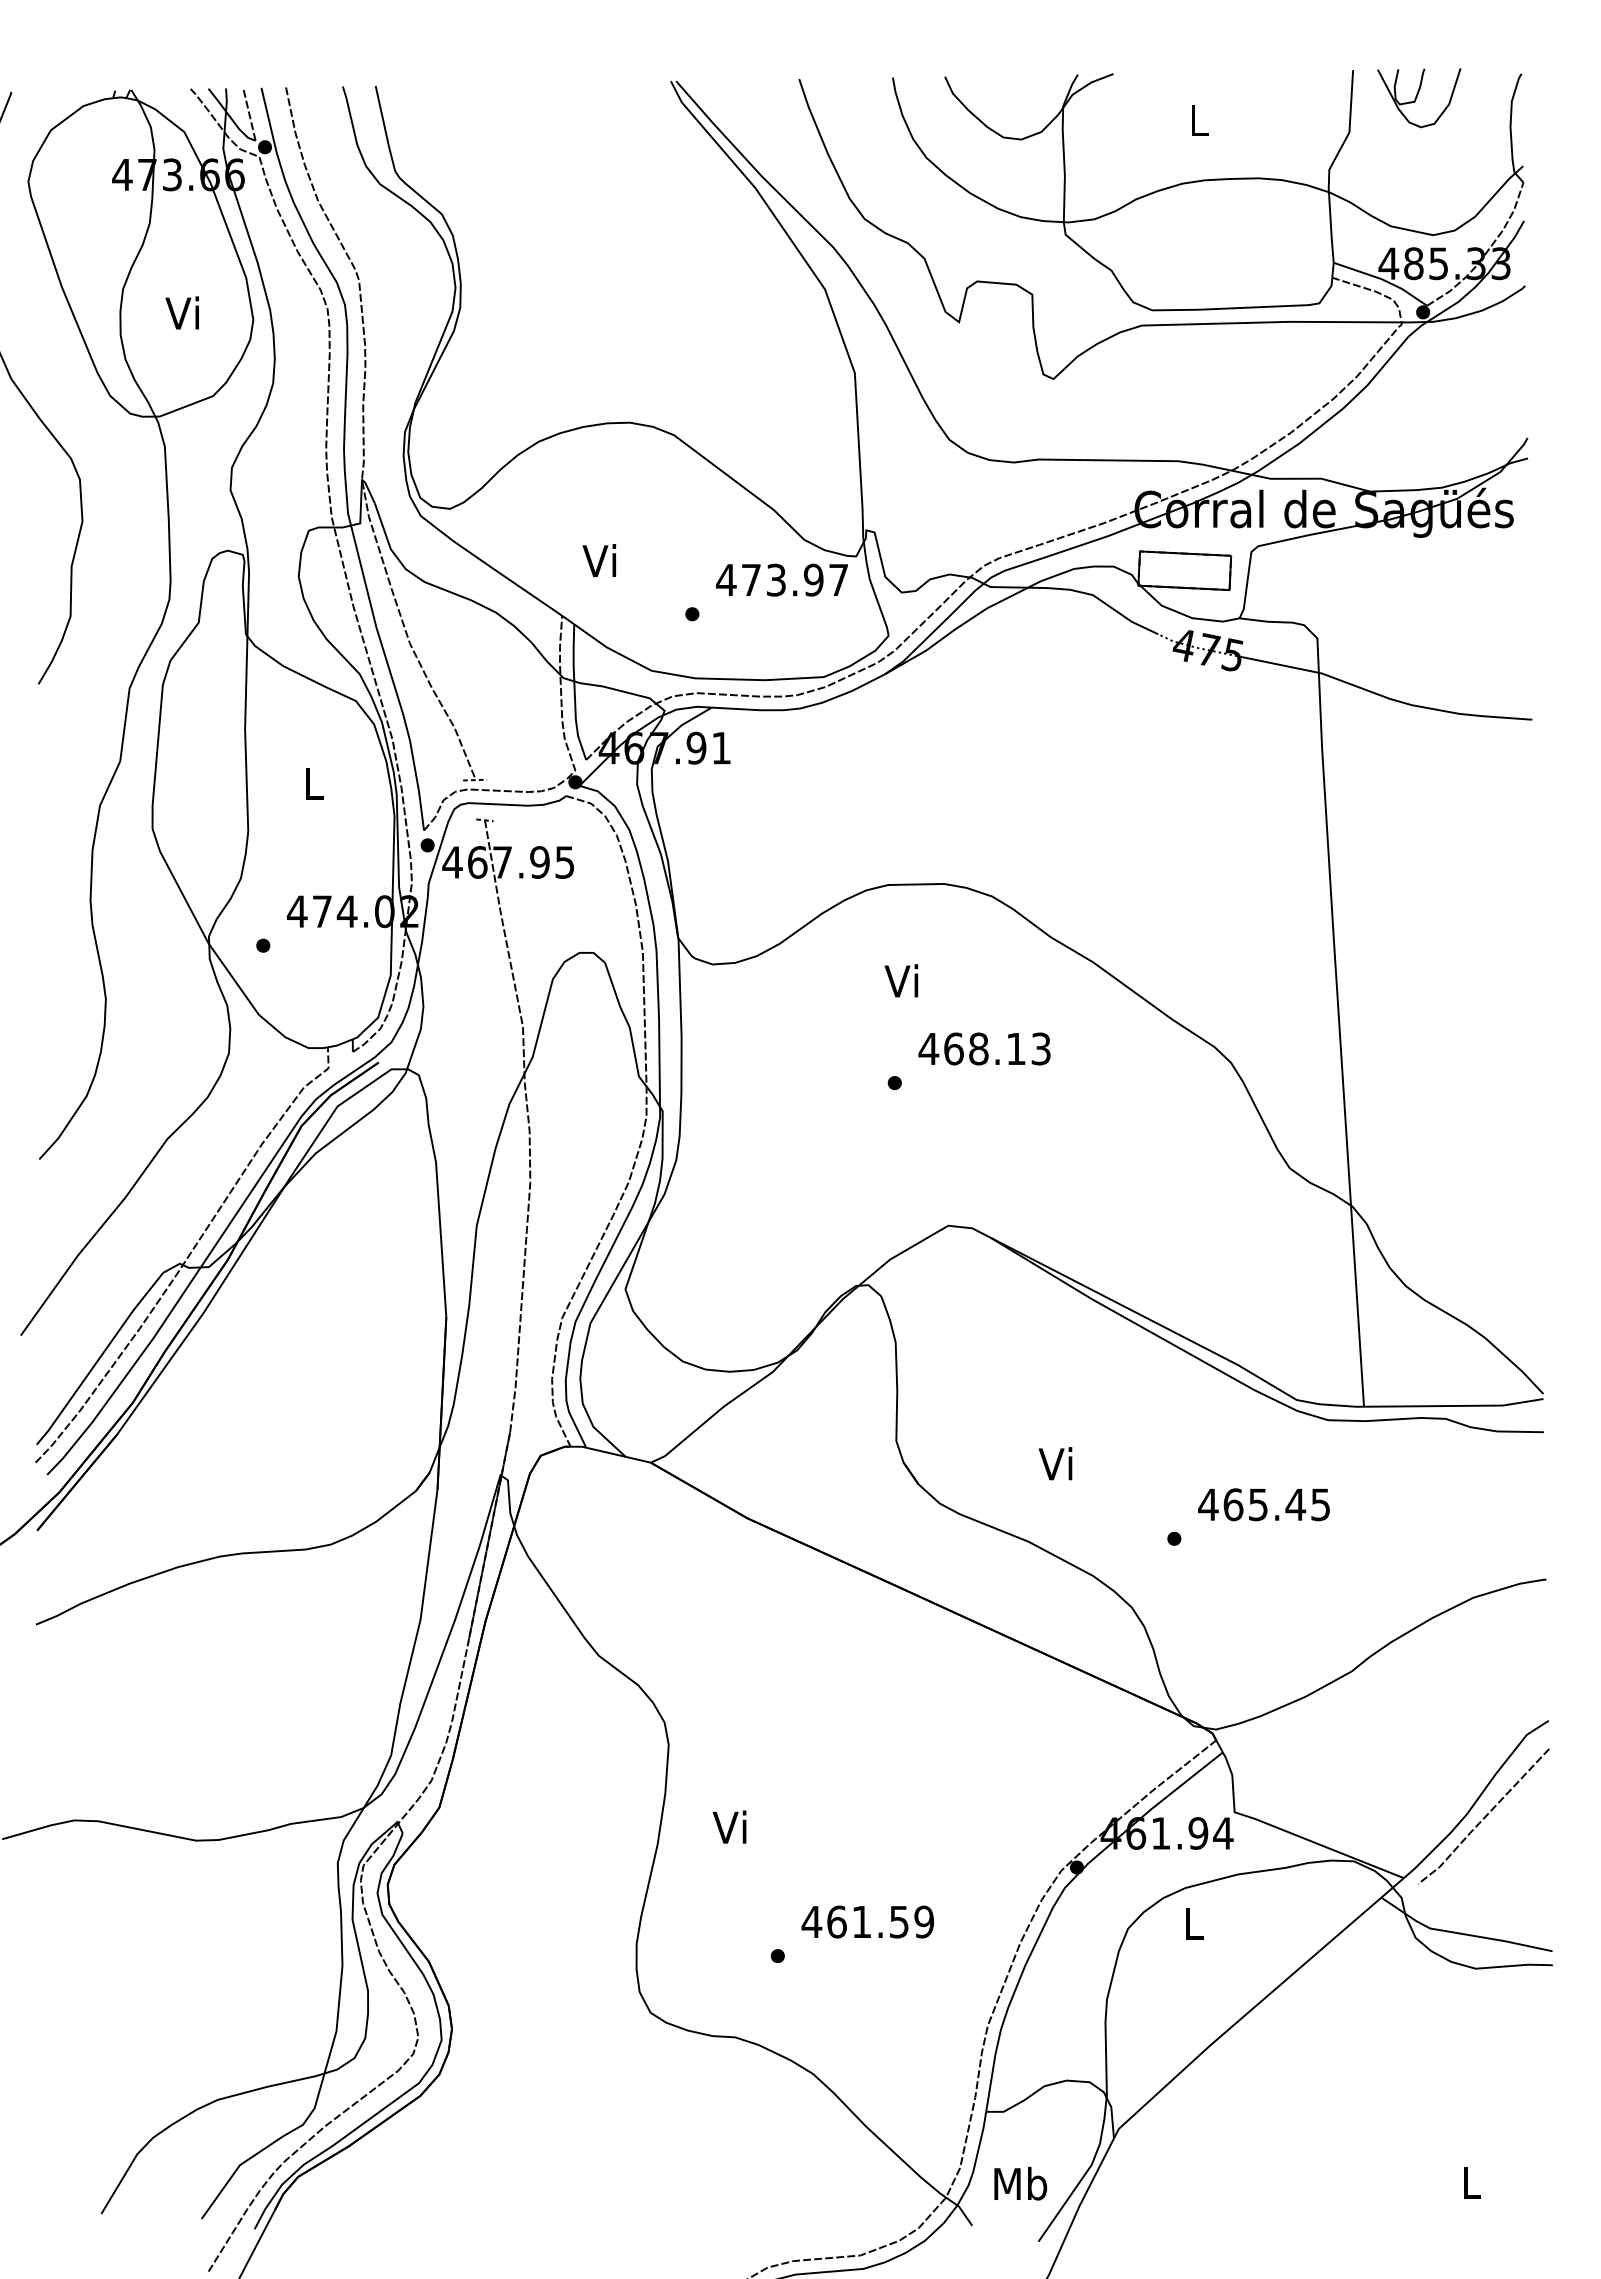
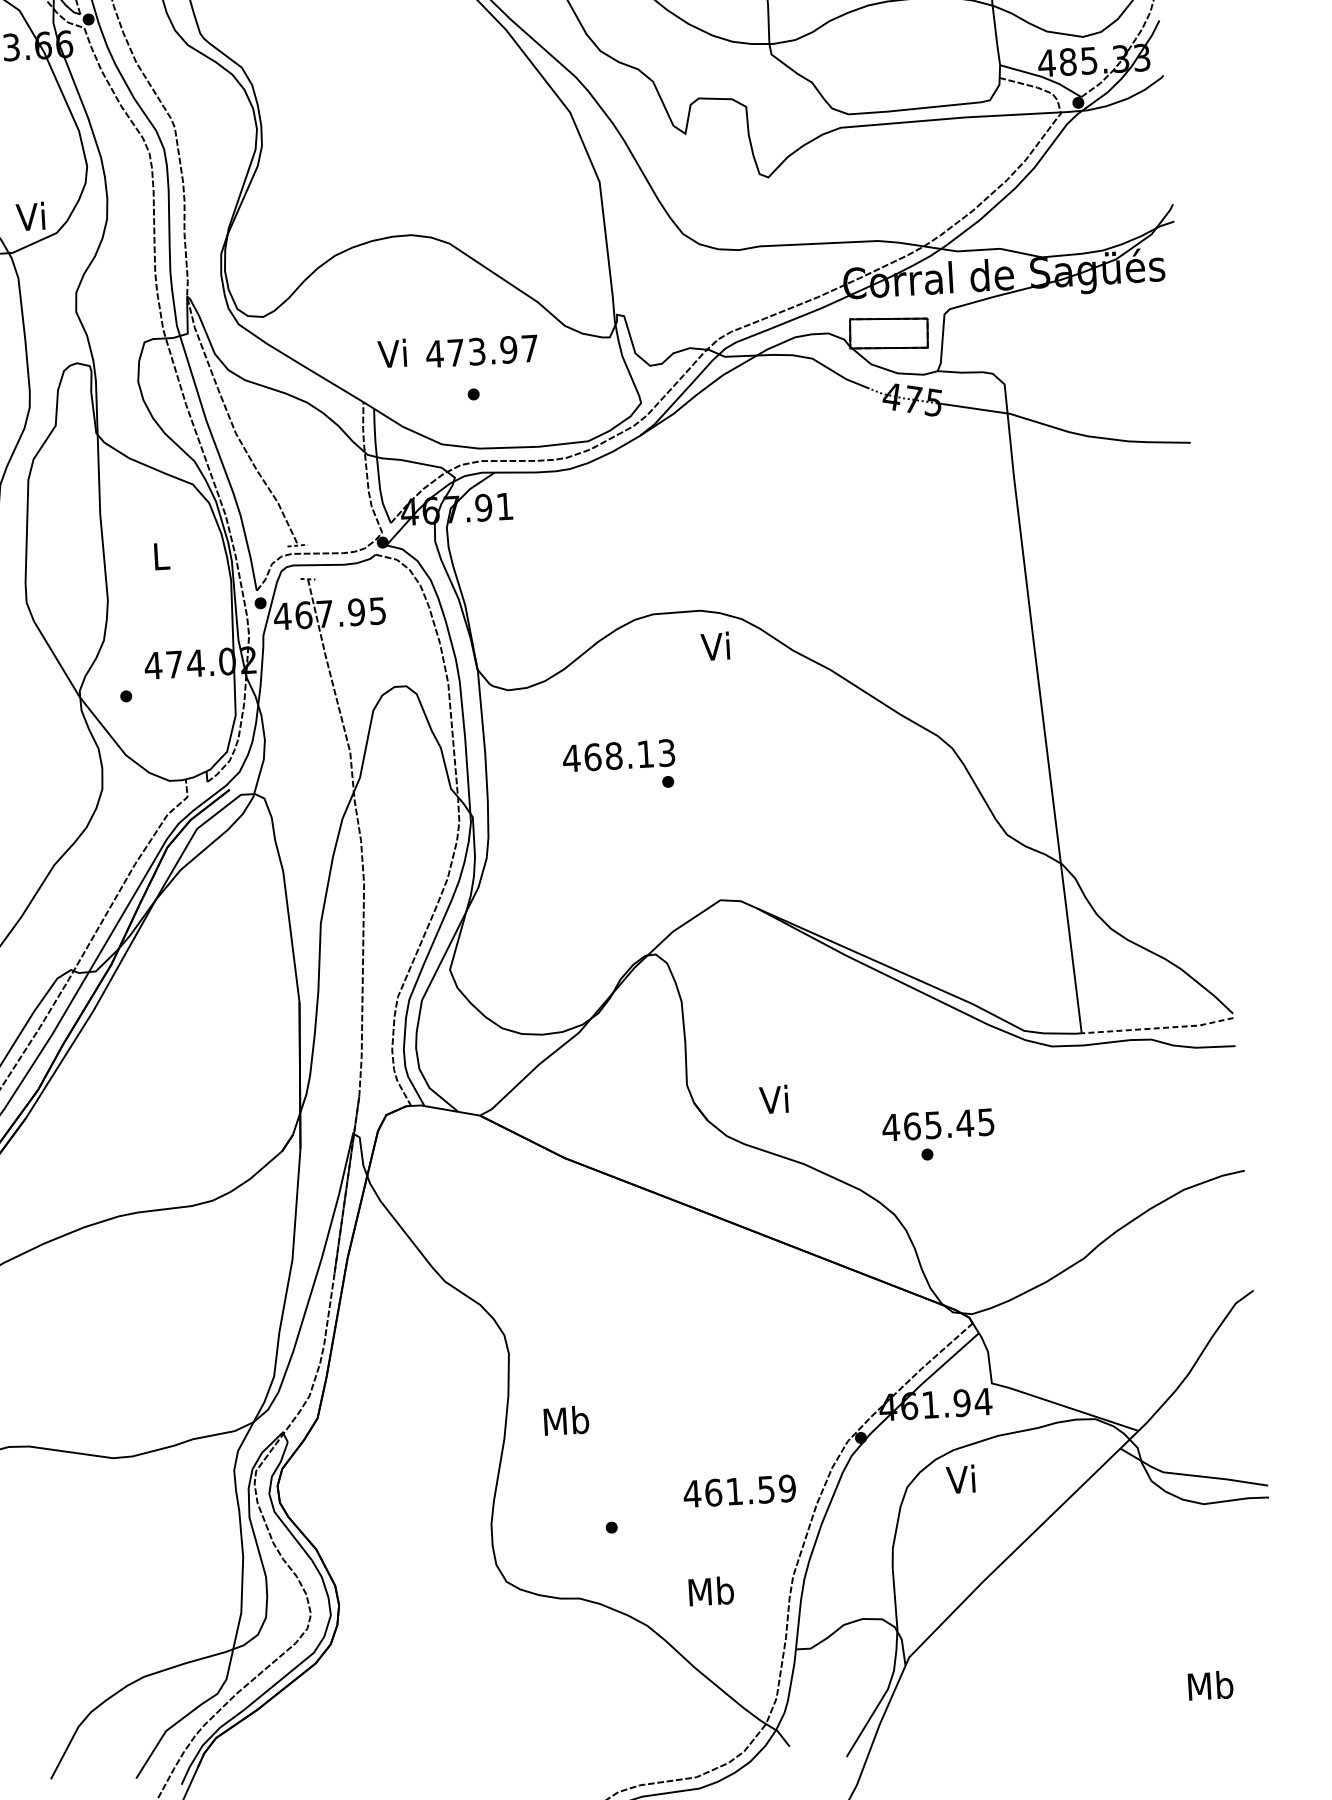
text: (181, 312) -> (29, 216), moved
text: (781, 579) -> (481, 350), moved
text: (901, 980) -> (715, 646), moved
text: (984, 1048) -> (618, 755), moved
line: (1454, 1405) -> (1158, 1027), solid -> dashed
text: (1055, 1463) -> (773, 1099), moved
text: (1263, 1504) -> (937, 1124), moved
line: (1484, 1816) -> (1203, 1374), removed
text: (731, 1827) -> (566, 1420), Vi -> Mb
text: (867, 1921) -> (739, 1490), moved
text: (1191, 1922) -> (960, 1478), L -> Vi
text: (1471, 2182) -> (1210, 1685), L -> Mb
text: (1020, 2183) -> (711, 1591), moved

